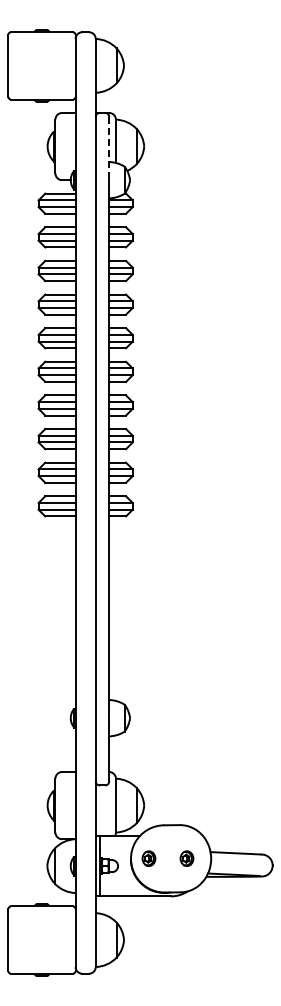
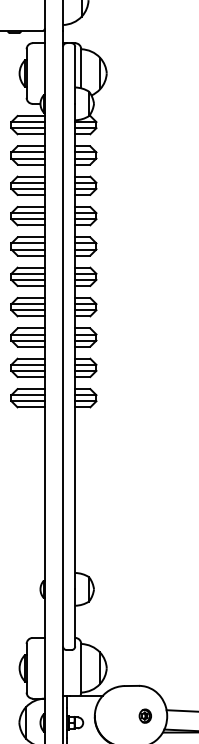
line: (109, 148) -> (75, 75), dashed -> solid
part: (148, 858) -> (110, 715), removed

